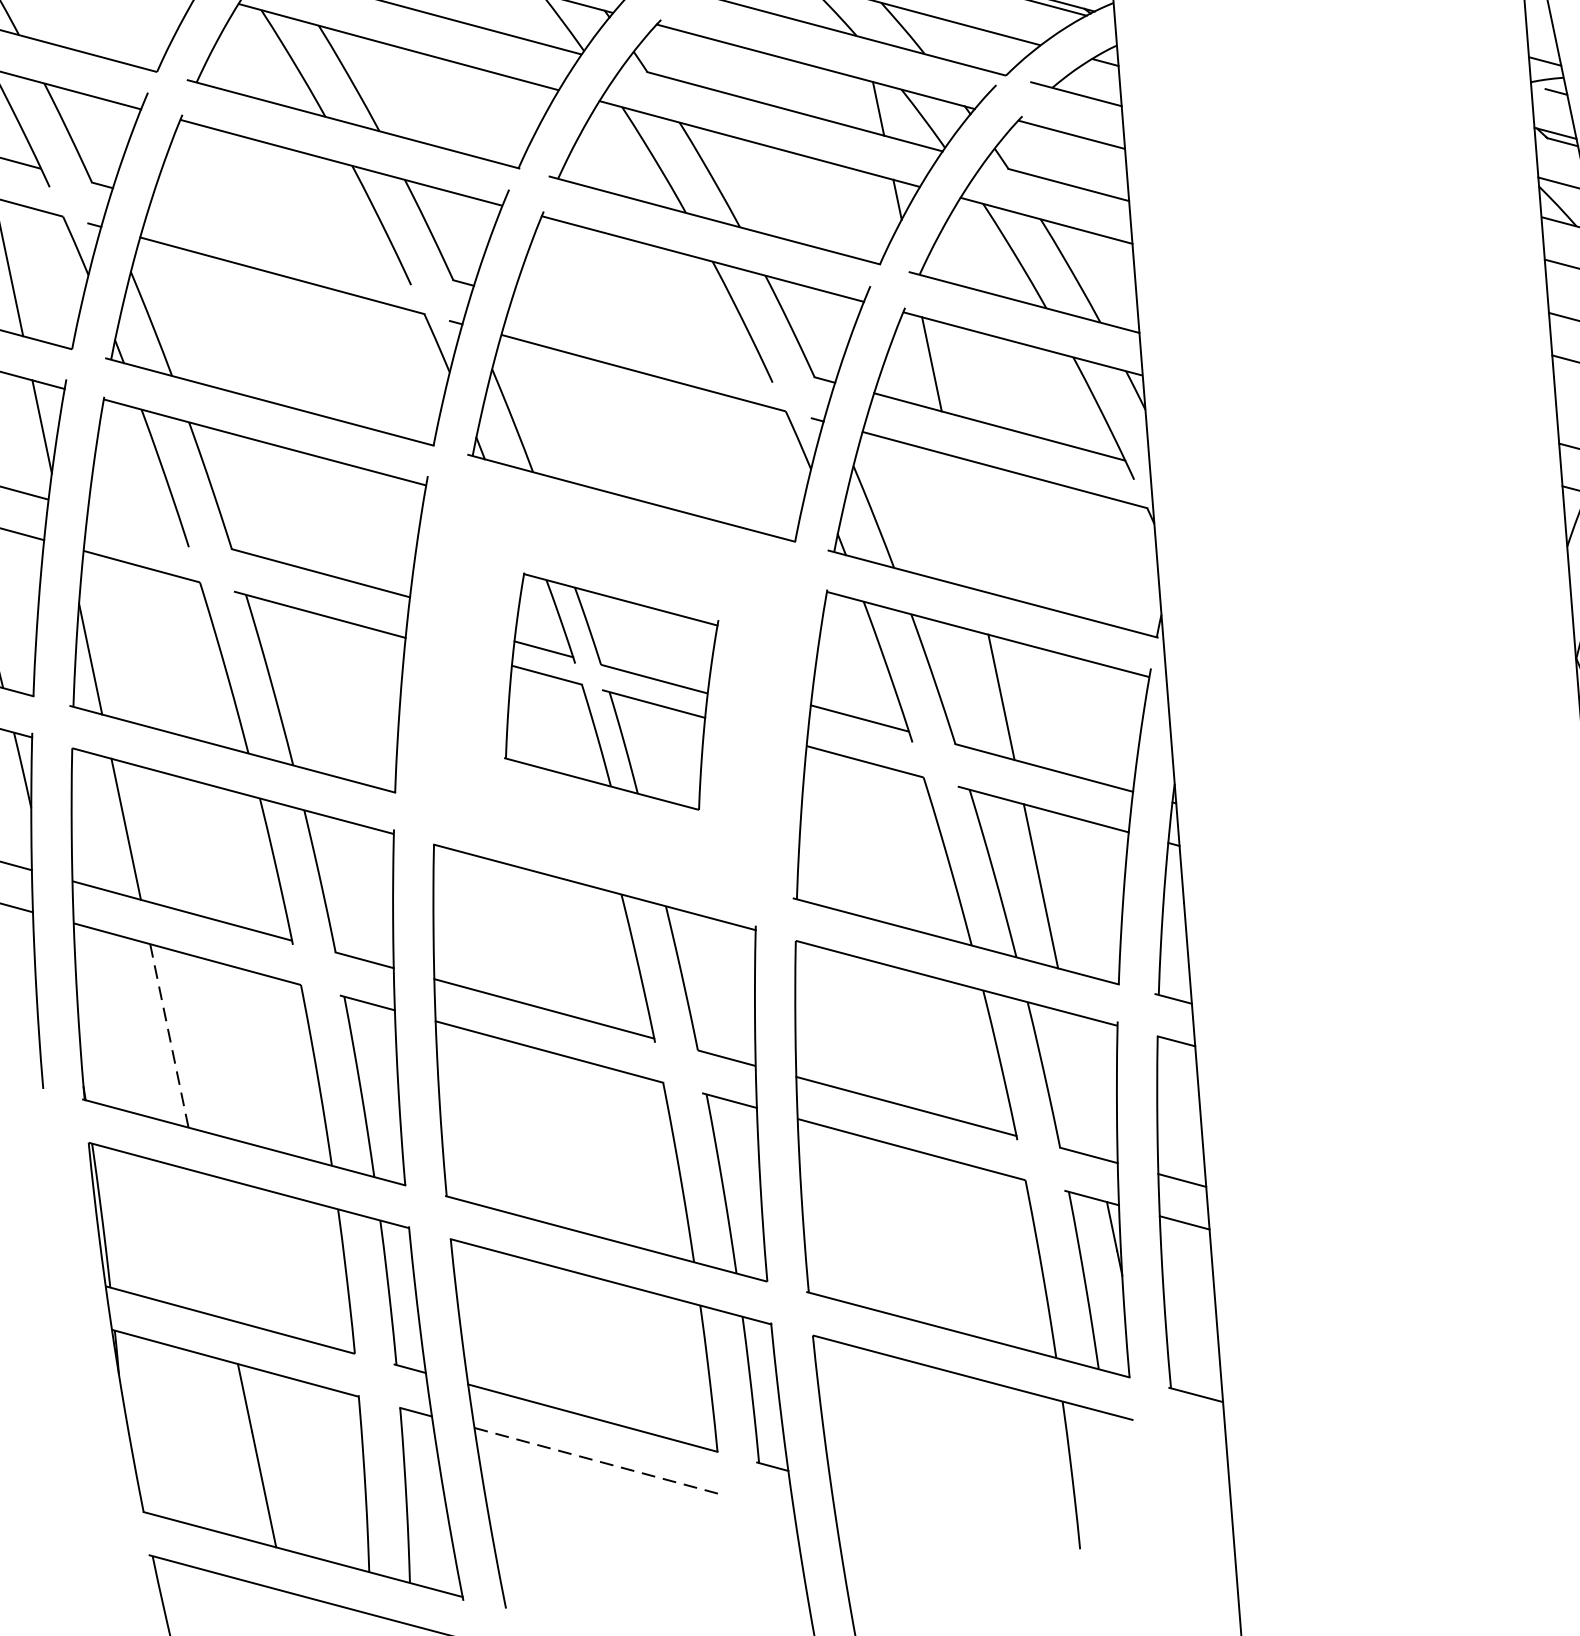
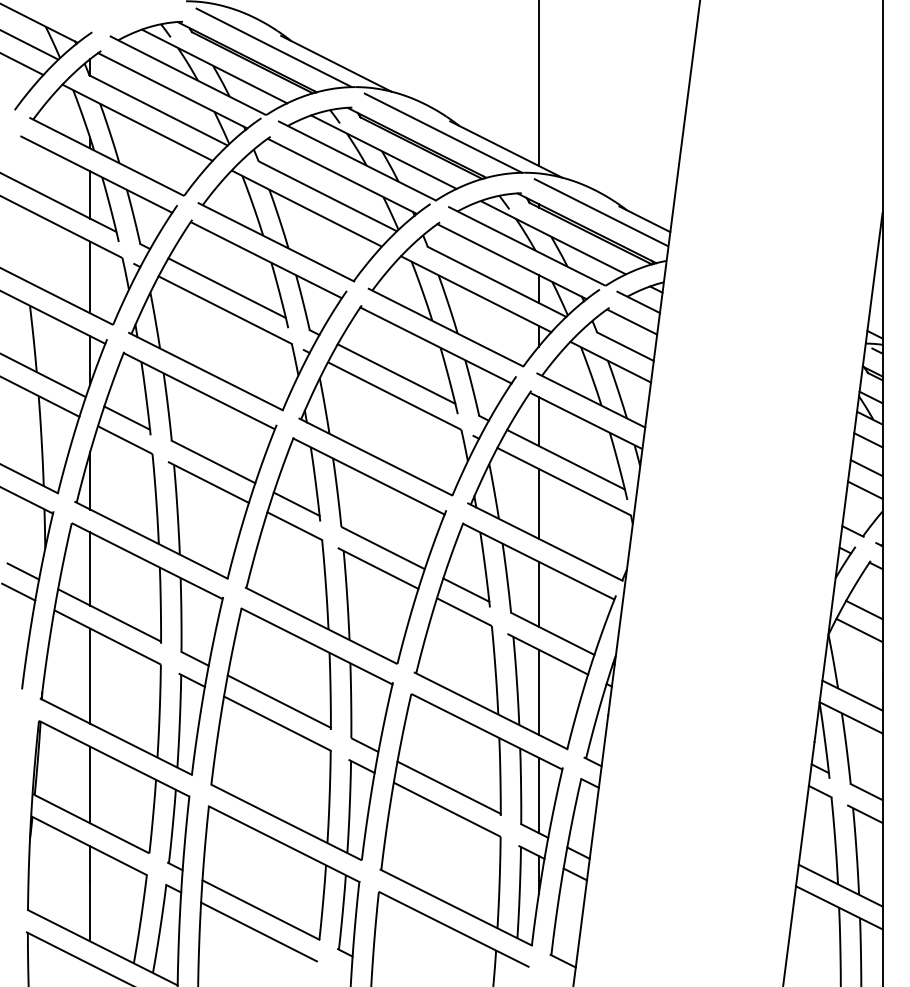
line: (276, 233) -> (226, 288), added
line: (638, 328) -> (396, 373), added
line: (137, 522) -> (127, 417), added
line: (964, 522) -> (538, 503), added
part: (611, 690) -> (345, 550), size x1.67
line: (170, 1036) -> (90, 676), dashed -> solid
line: (1081, 1085) -> (538, 795), added
line: (213, 1244) -> (90, 784), added
line: (599, 1462) -> (259, 932), dashed -> solid

